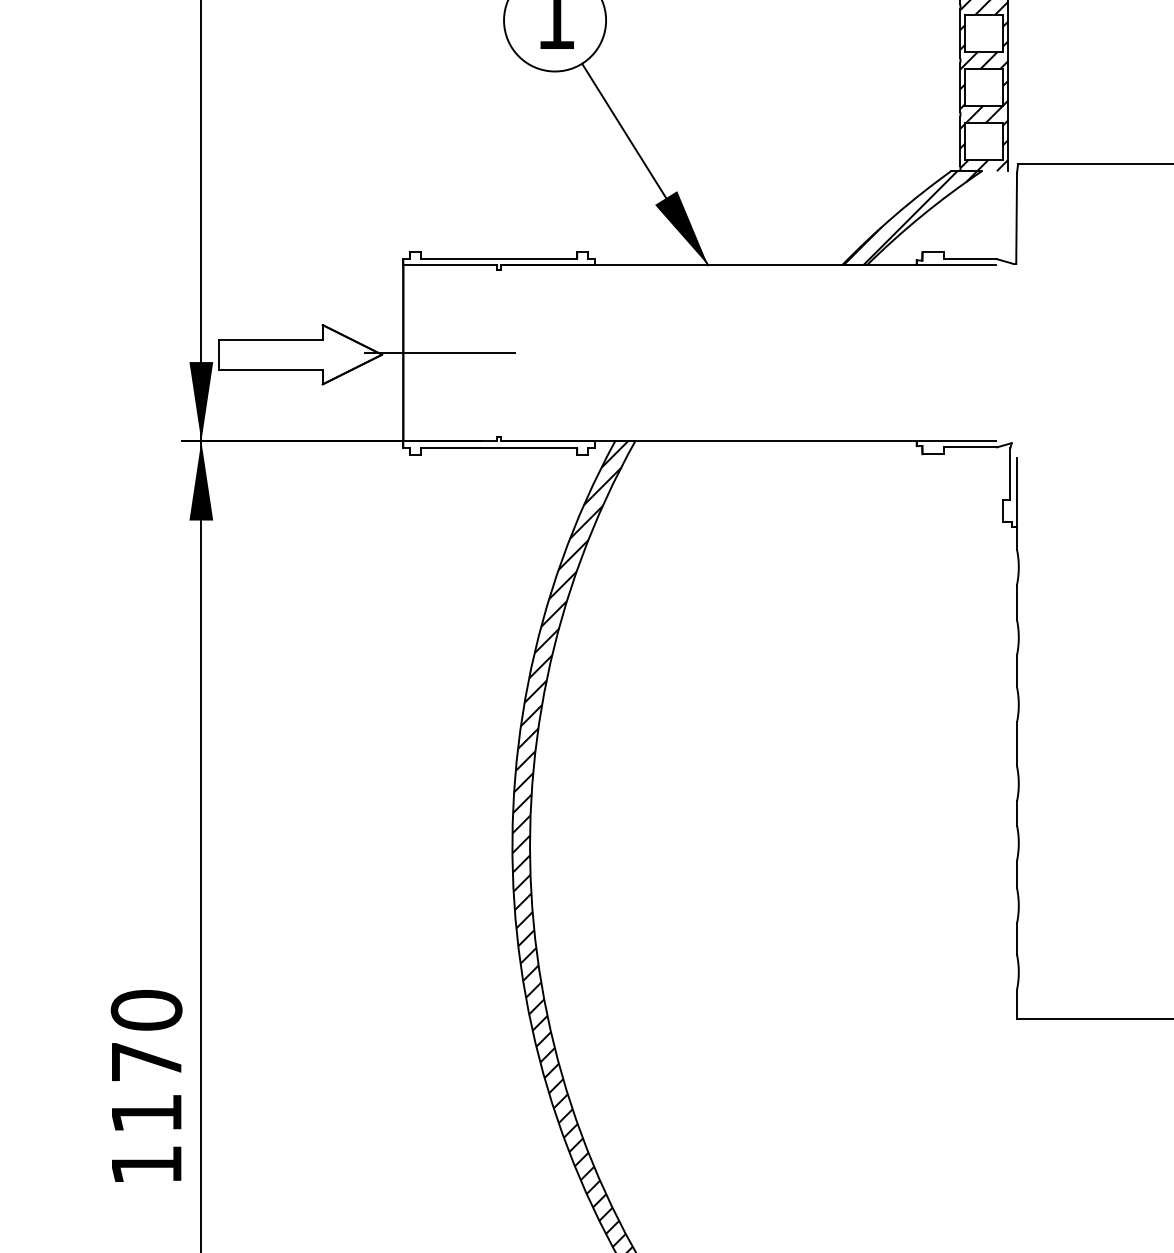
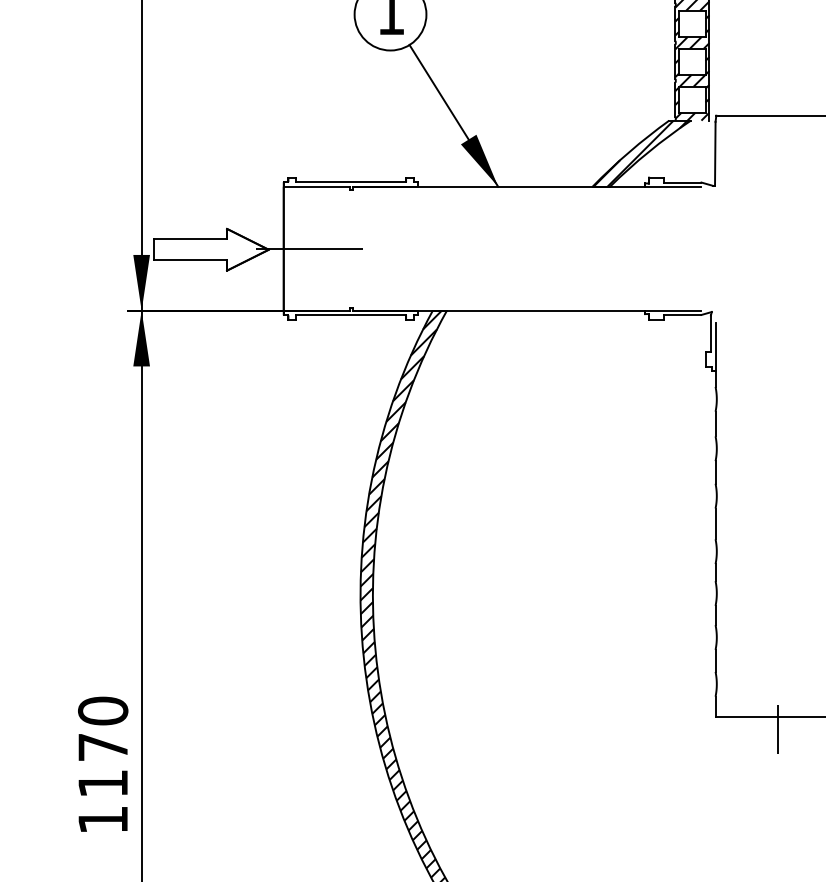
line: (1105, 1036) -> (777, 729), added

